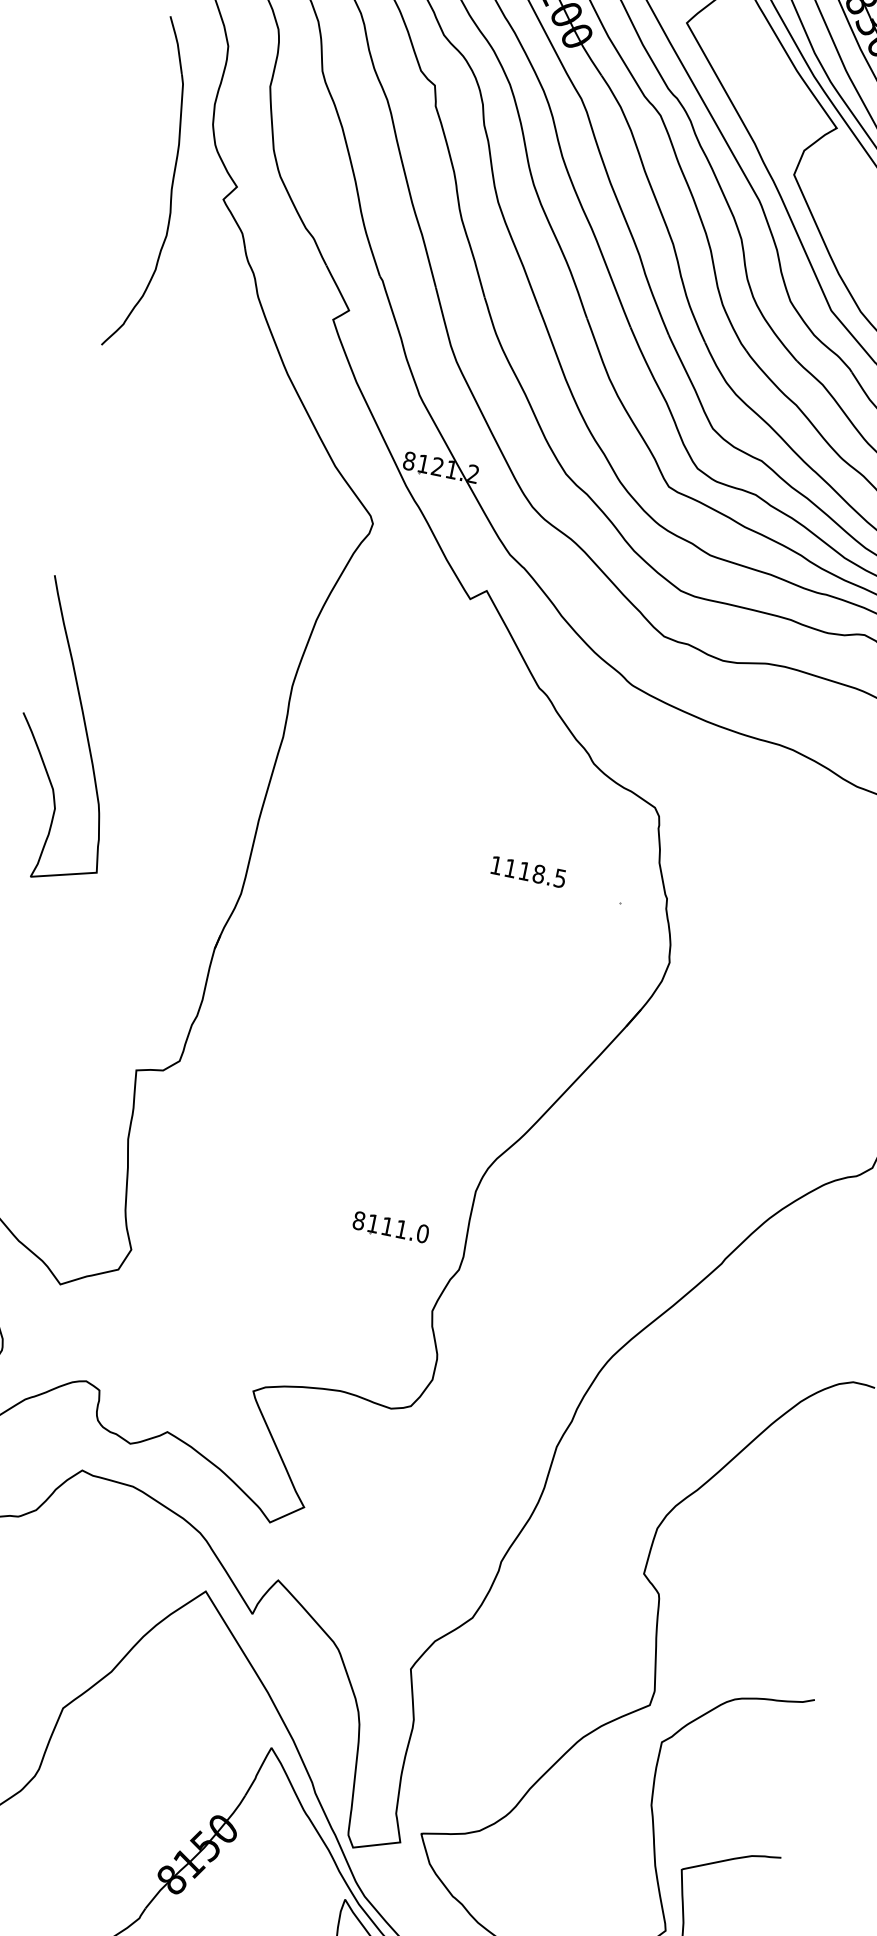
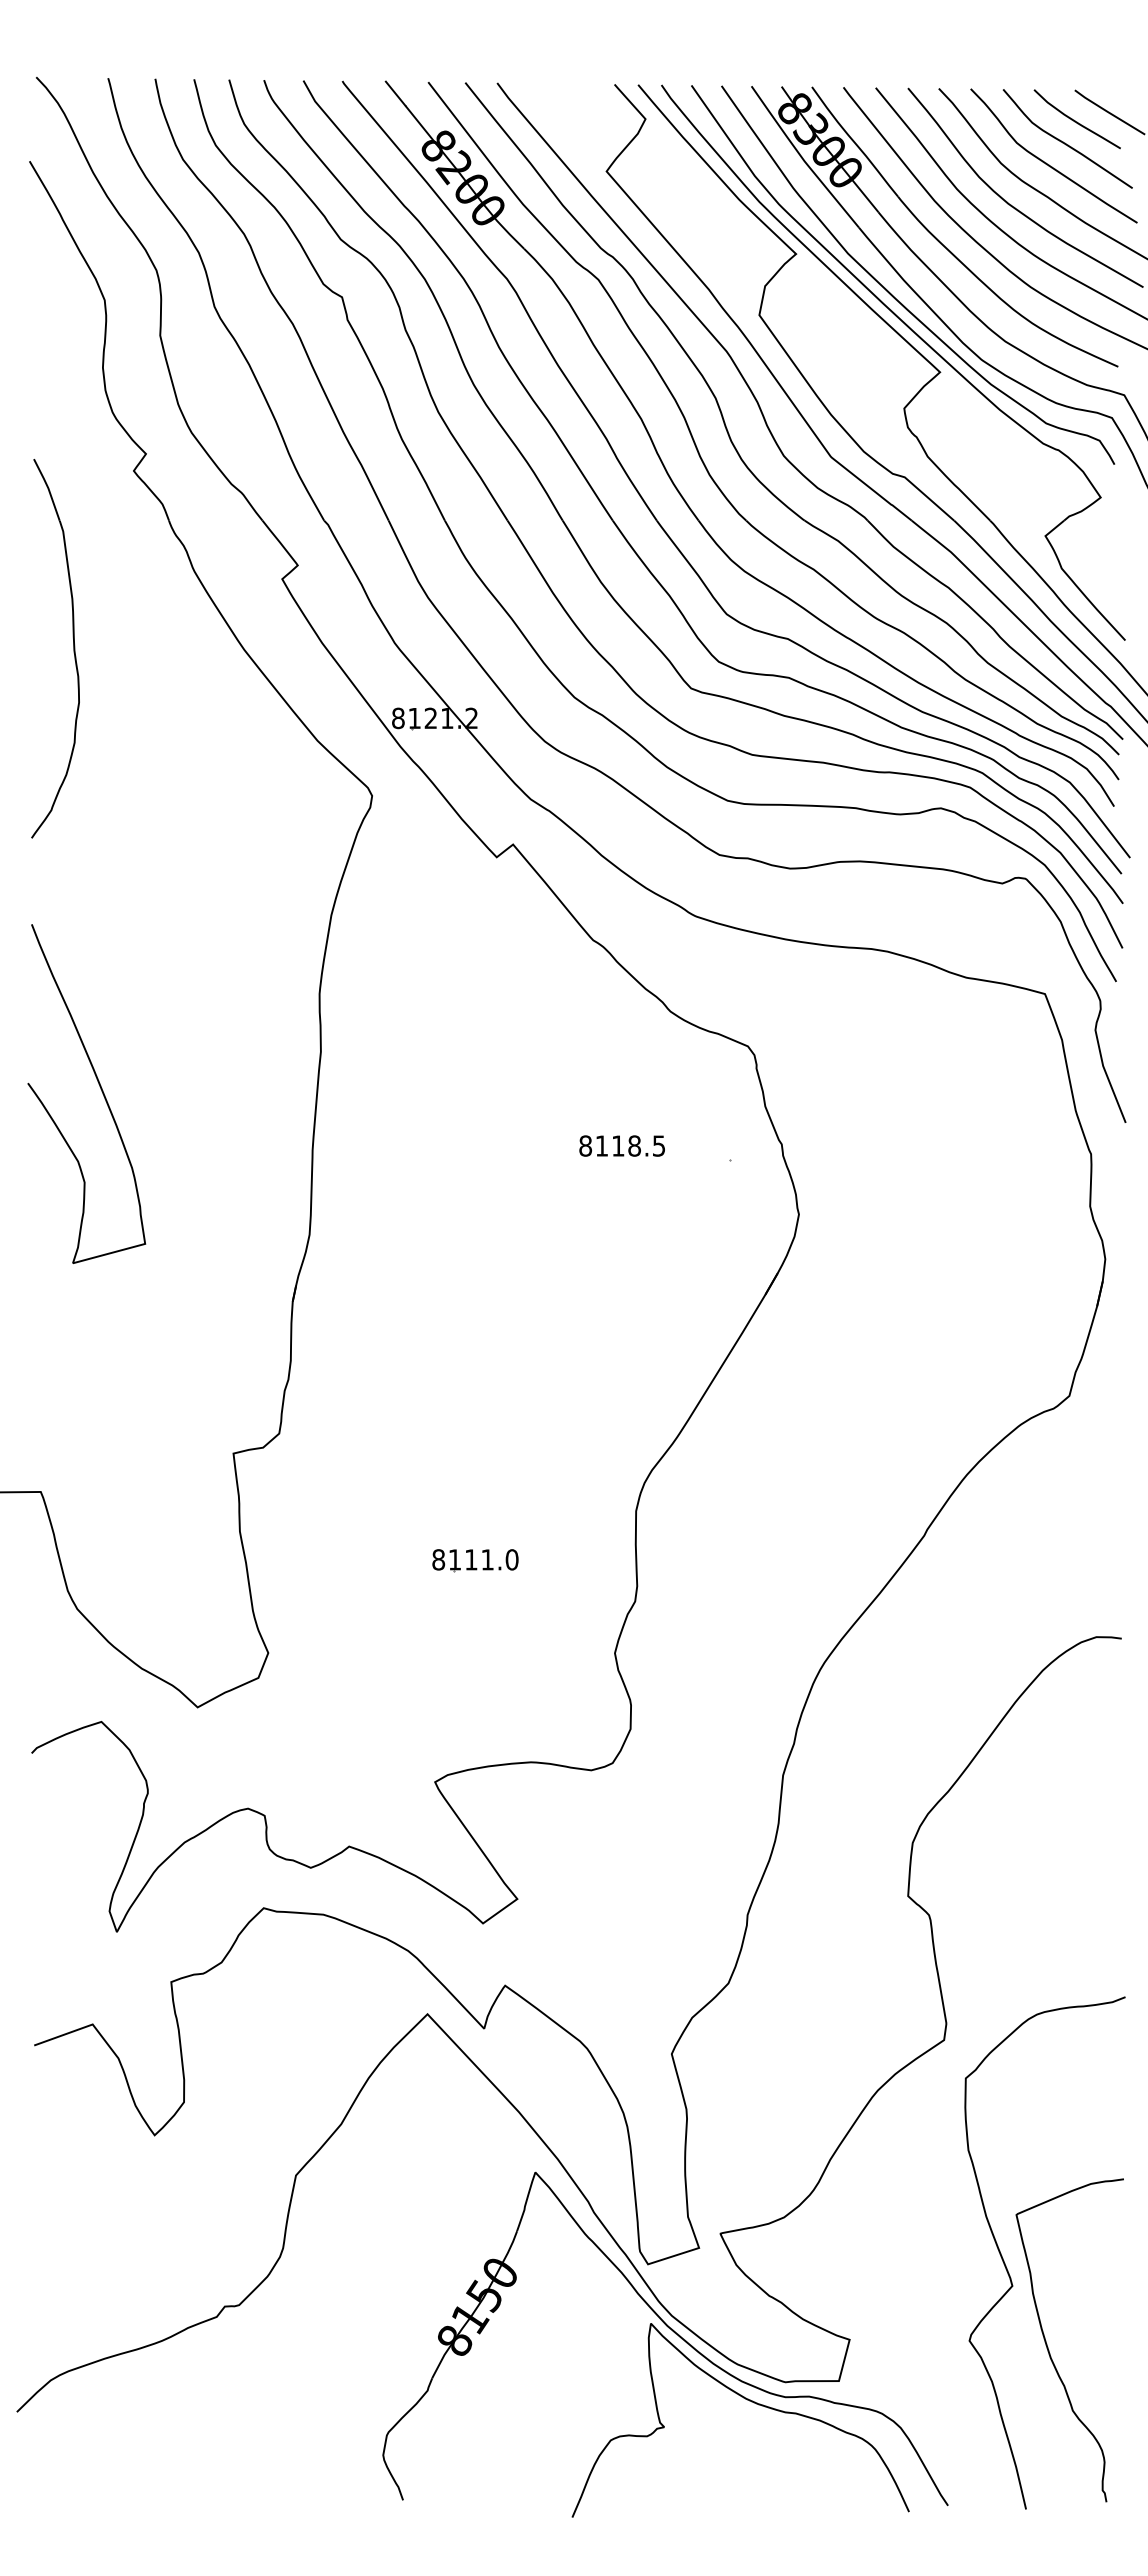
part: (171, 187) -> (73, 648), moved
text: (496, 865) -> (585, 1145), 1118.5 -> 8118.5
part: (390, 1227) -> (475, 1560), moved

